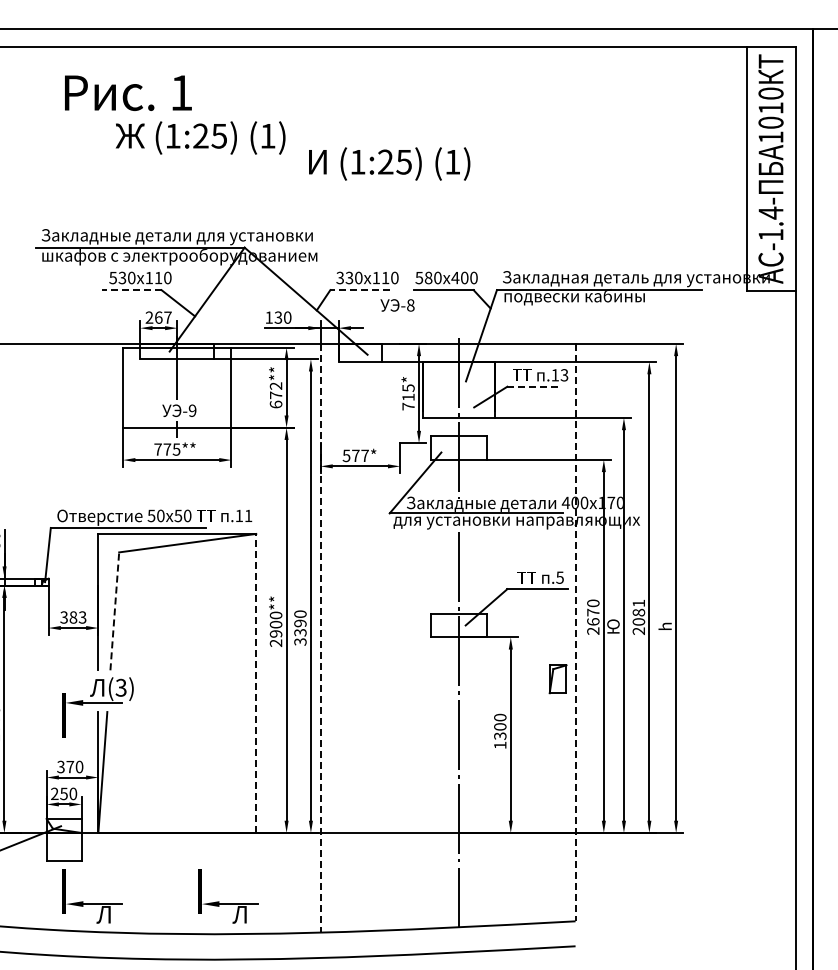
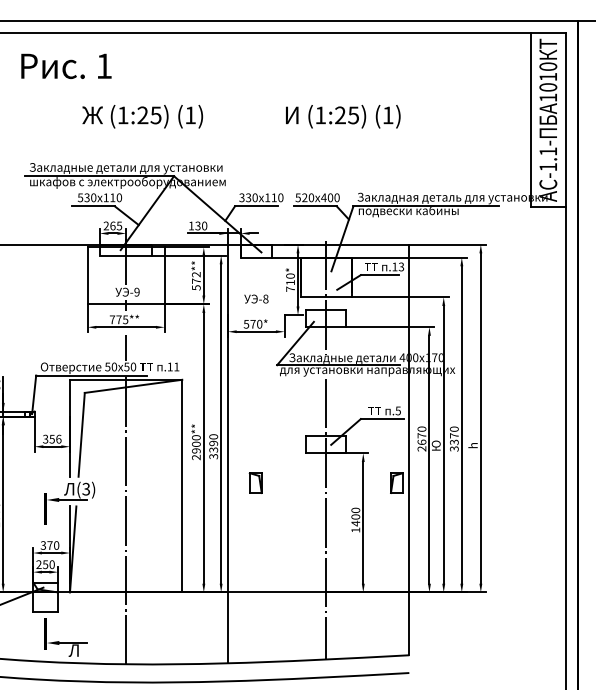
text: (128, 92) -> (66, 65), moved
text: (200, 137) -> (142, 116), moved
text: (389, 163) -> (343, 116), moved
text: (770, 212) -> (547, 151), -1.4- -> -1.1-
text: (428, 277) -> (304, 197), 580 -> 520
line: (131, 290) -> (93, 206), dashed -> solid
line: (360, 290) -> (256, 206), dashed -> solid
text: (397, 305) -> (256, 299), moved
text: (167, 317) -> (119, 225), 267 -> 265
line: (534, 386) -> (380, 274), dashed -> solid
text: (408, 388) -> (290, 276), 715* -> 710*
text: (275, 404) -> (195, 287), 672** -> 572**
text: (364, 455) -> (259, 324), 577* -> 570*
line: (177, 489) -> (126, 348), added
line: (114, 610) -> (81, 434), dashed -> solid
text: (77, 617) -> (55, 439), 383 -> 356
text: (638, 617) -> (454, 439), 2081 -> 3370
line: (575, 632) -> (409, 449), dashed -> solid
line: (320, 638) -> (227, 454), dashed -> solid
part: (359, 679) -> (255, 483), added
line: (256, 683) -> (182, 486), dashed -> solid
line: (177, 731) -> (126, 520), added
text: (500, 736) -> (355, 523), 1300 -> 1400
part: (228, 903) -> (162, 642), removed

